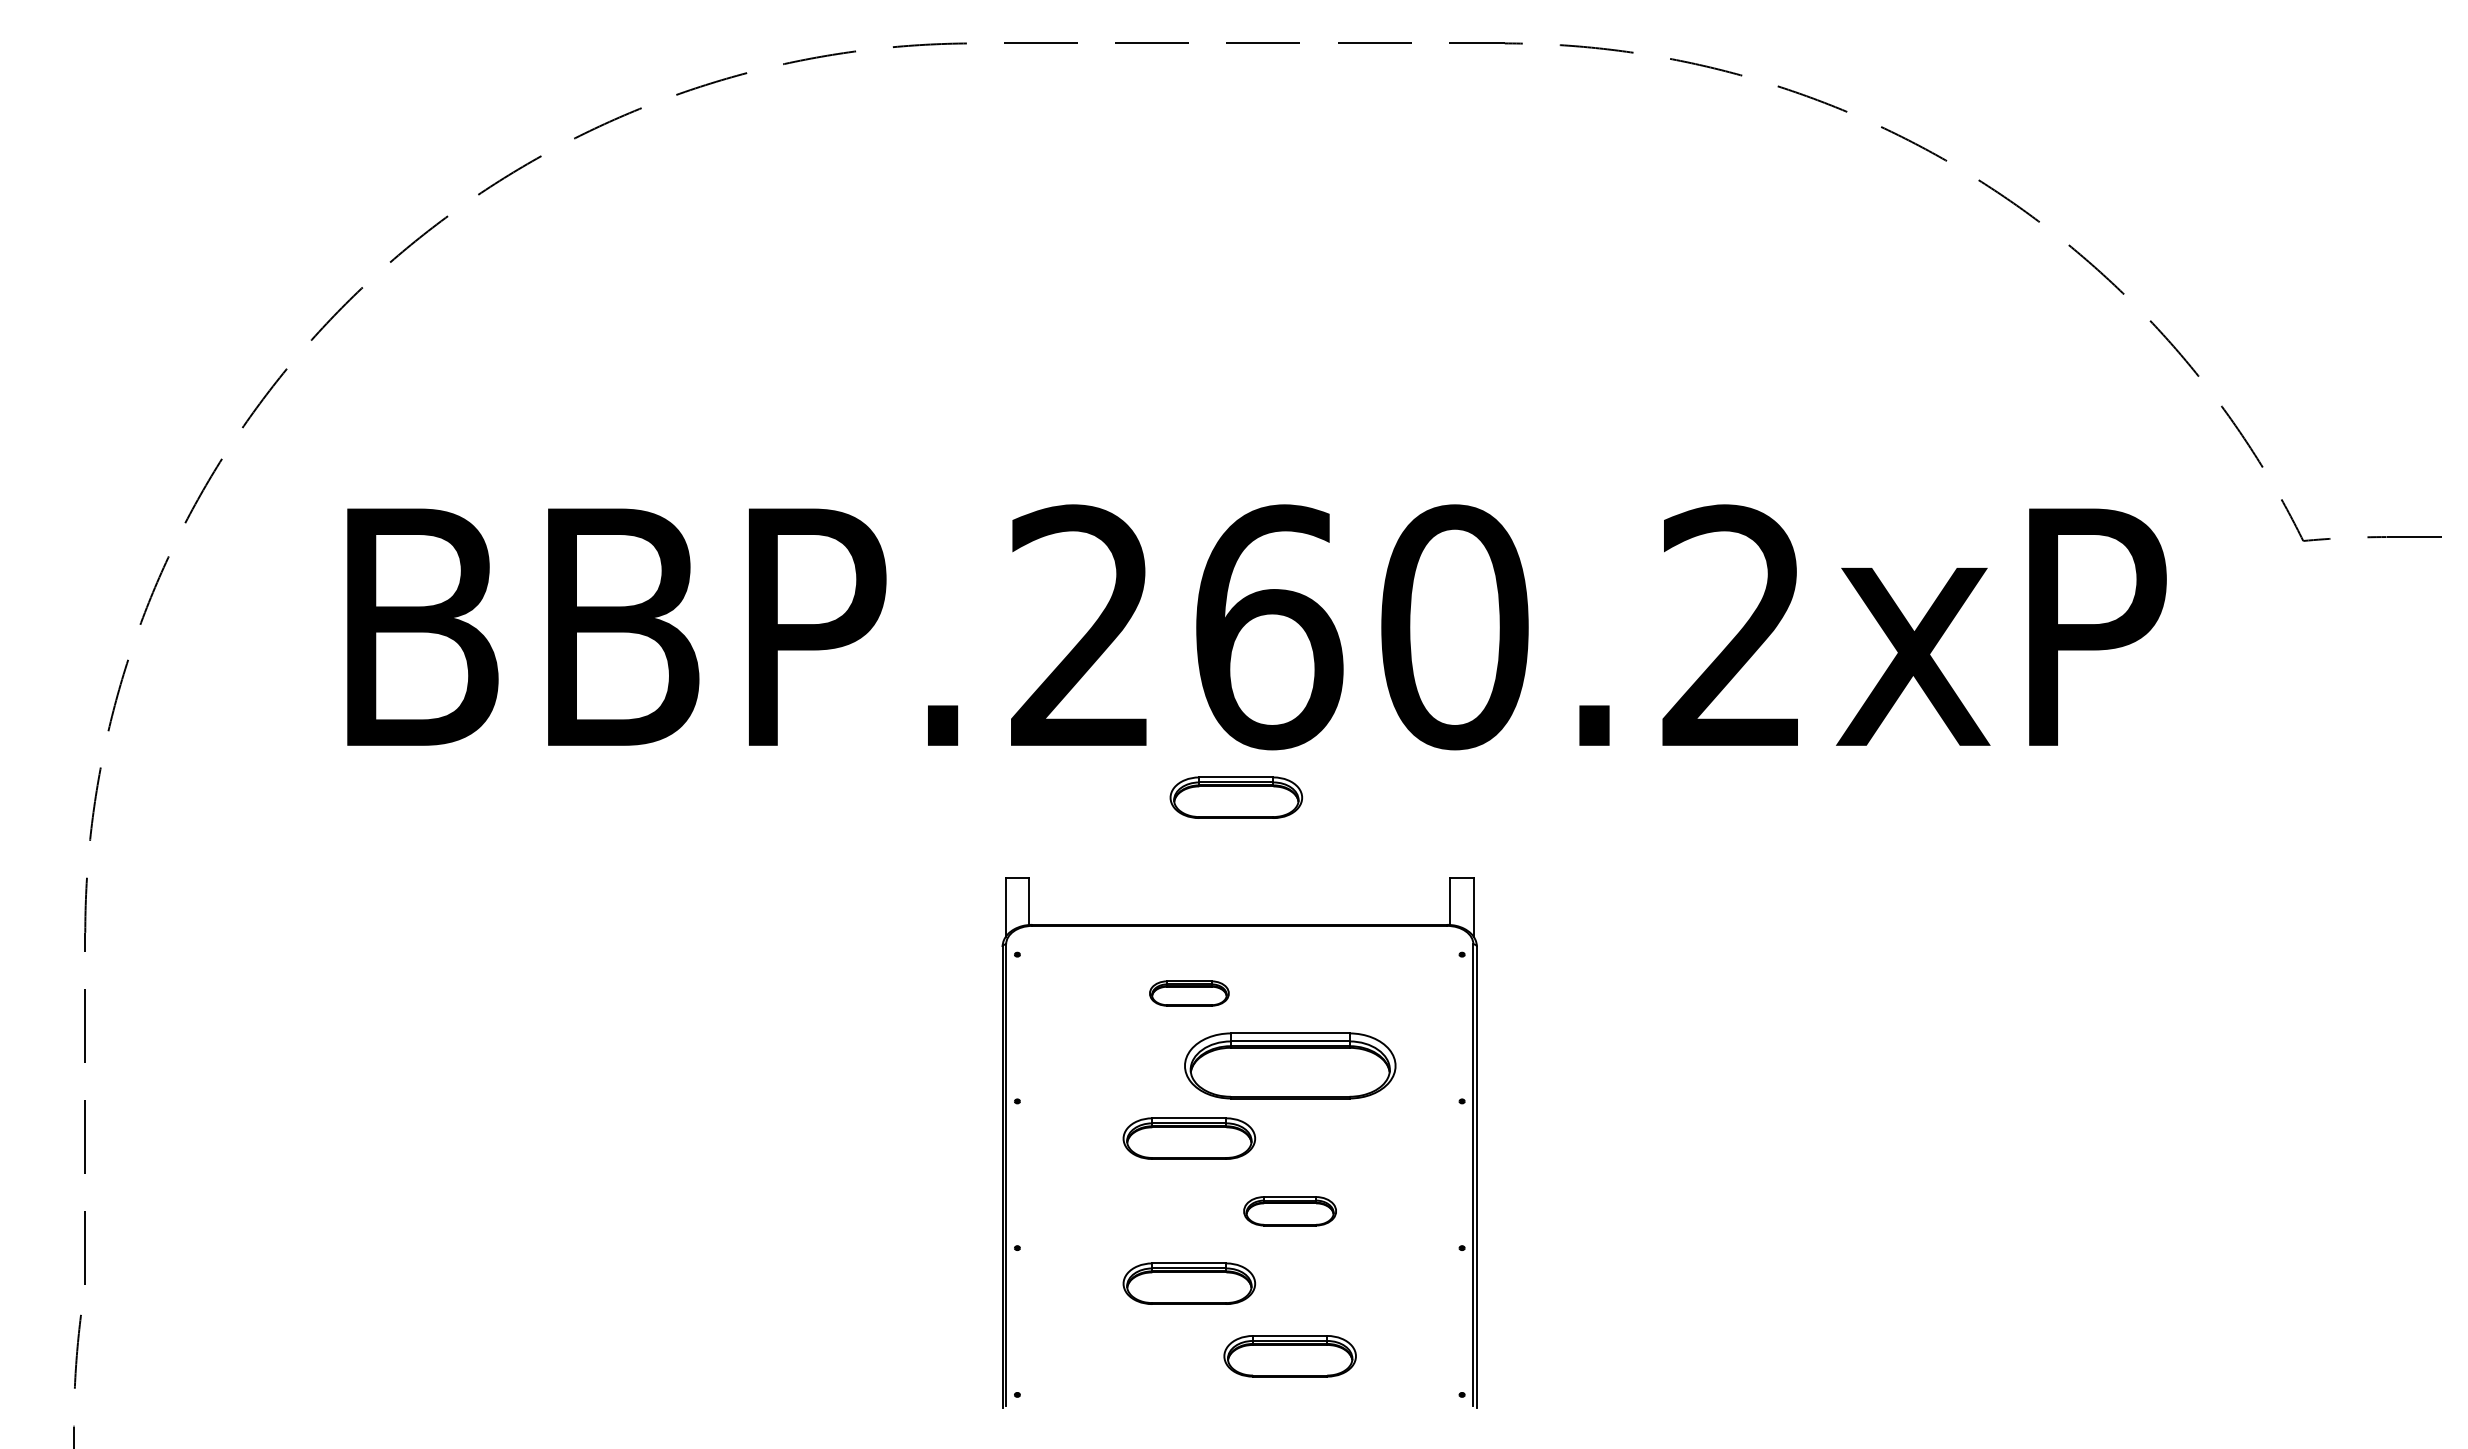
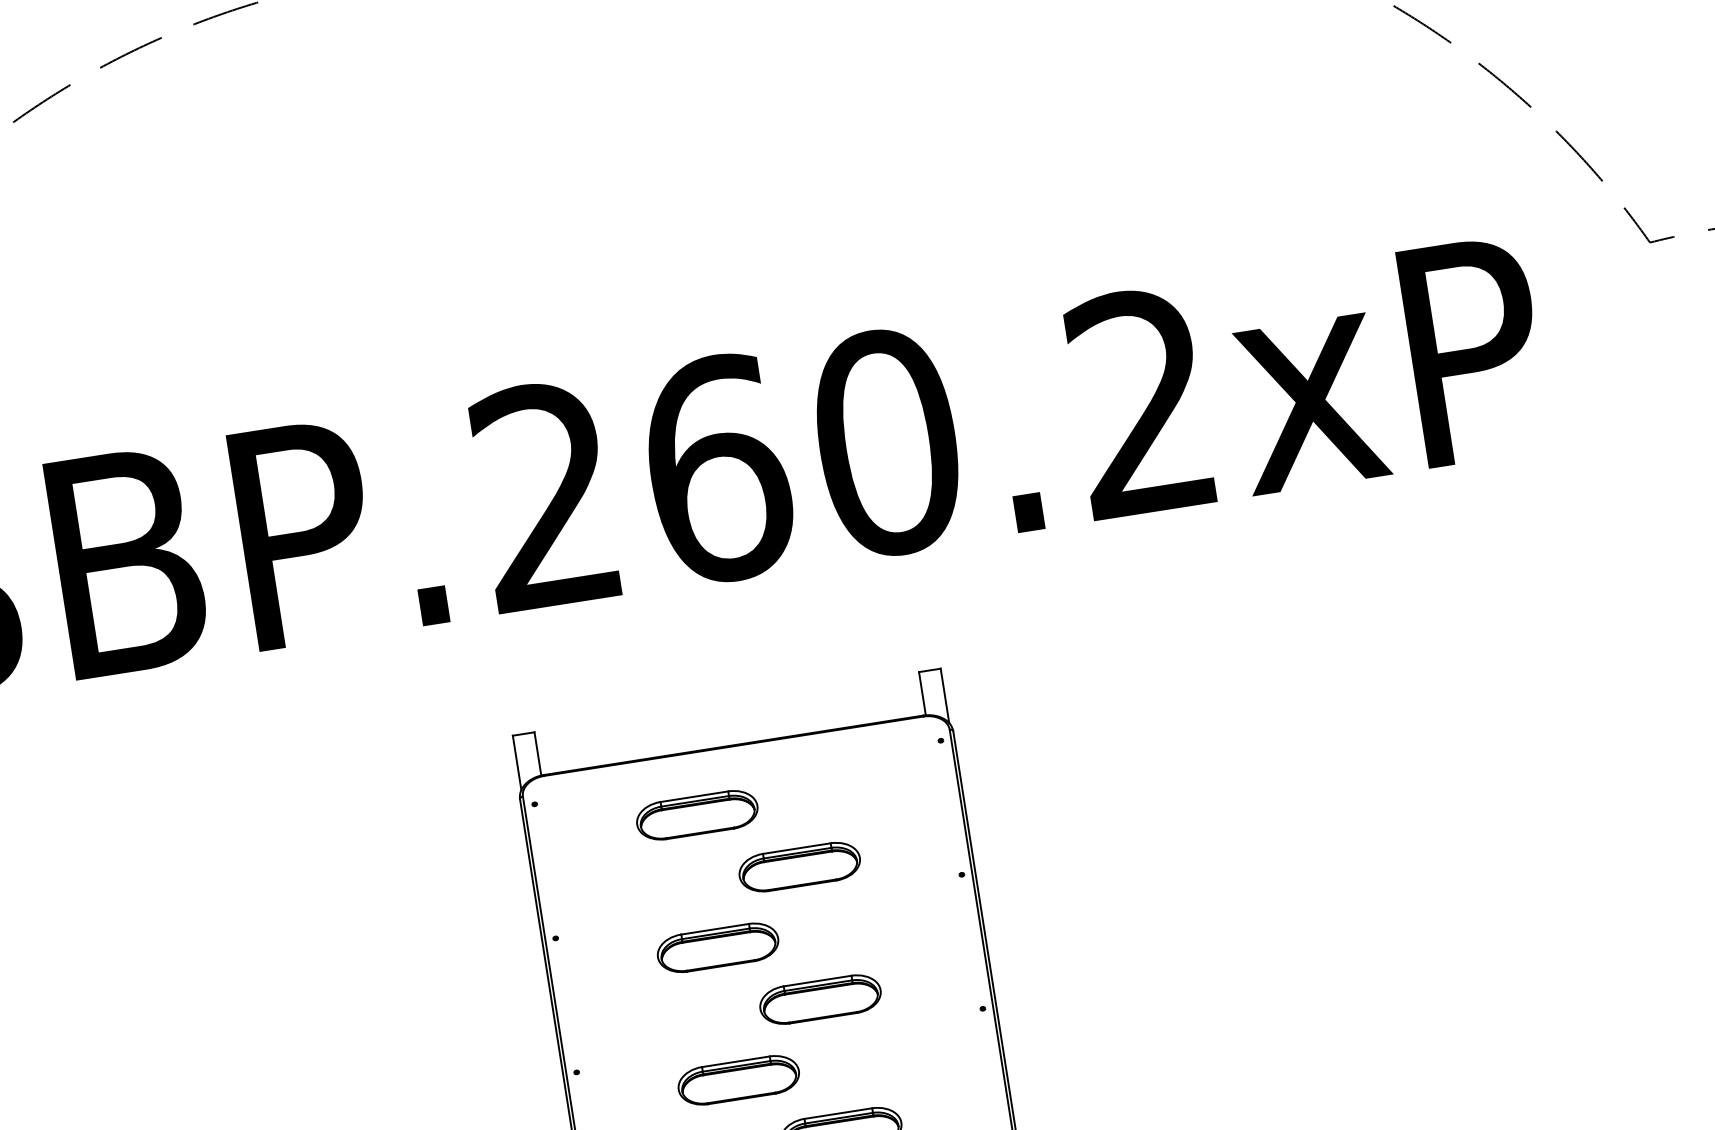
part: (1236, 797) -> (712, 629), removed
part: (1189, 993) -> (697, 815), size x1.67
part: (1289, 1066) -> (799, 867), size x0.62
part: (1289, 1211) -> (819, 1000), size x1.43

